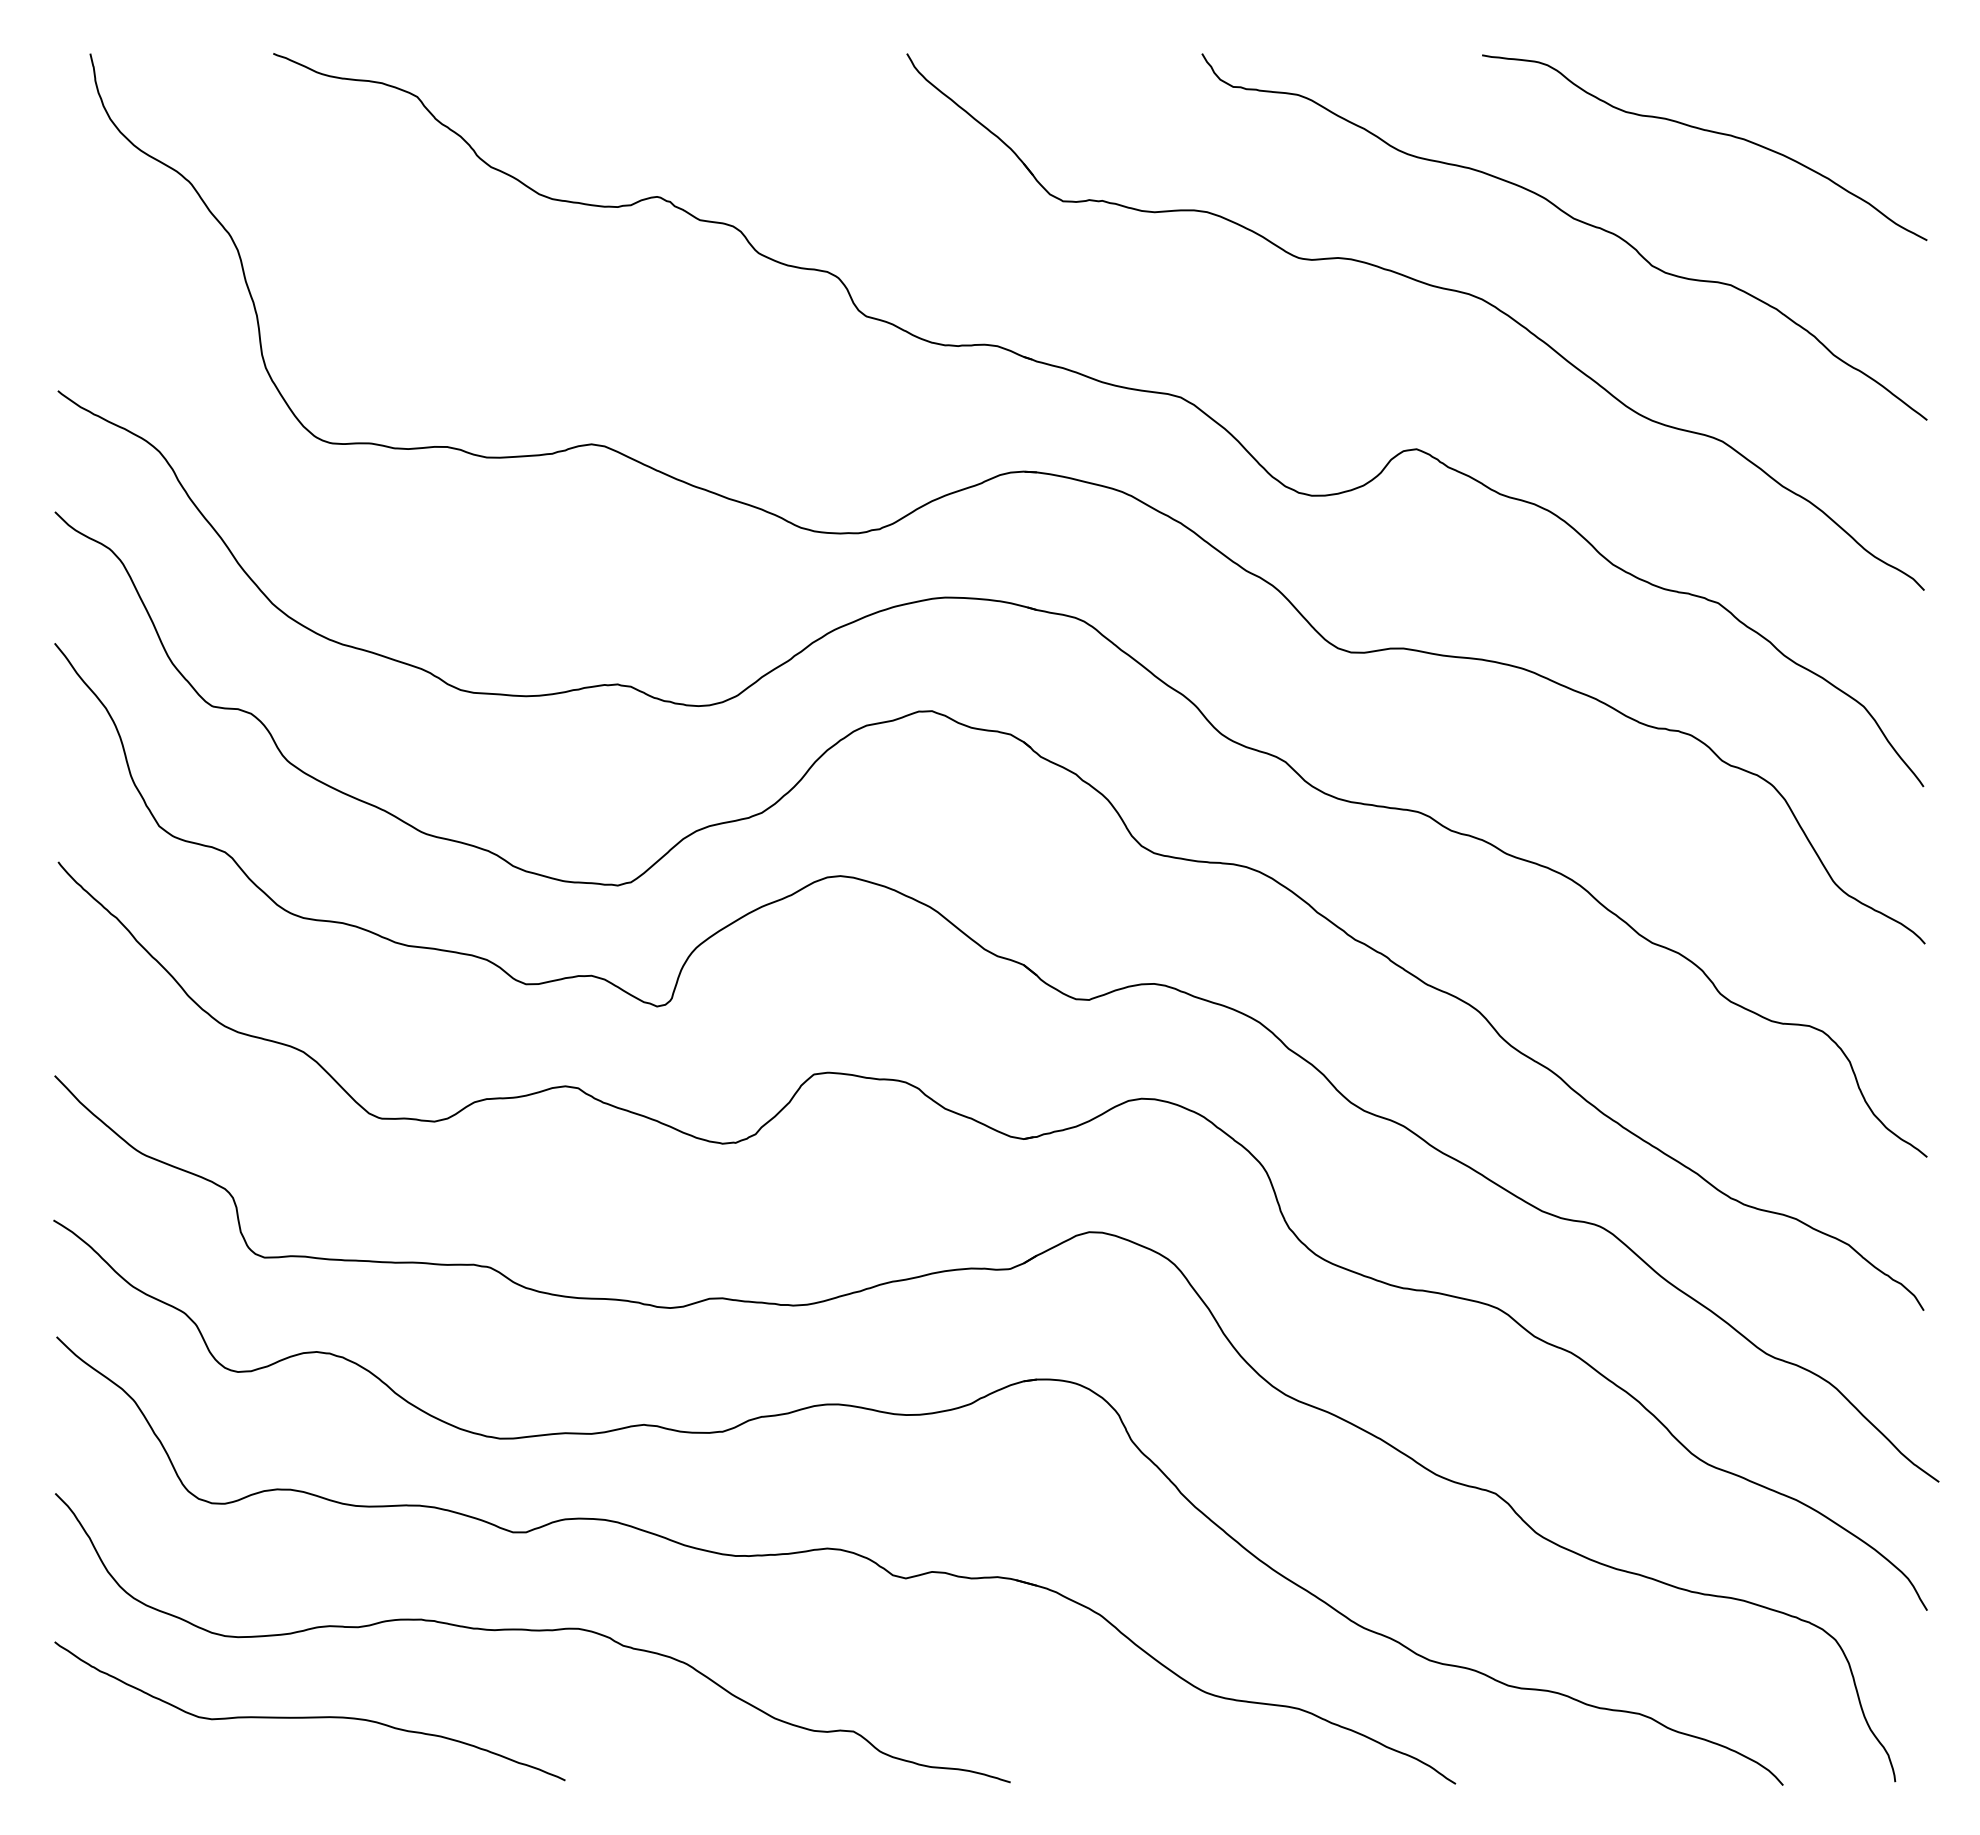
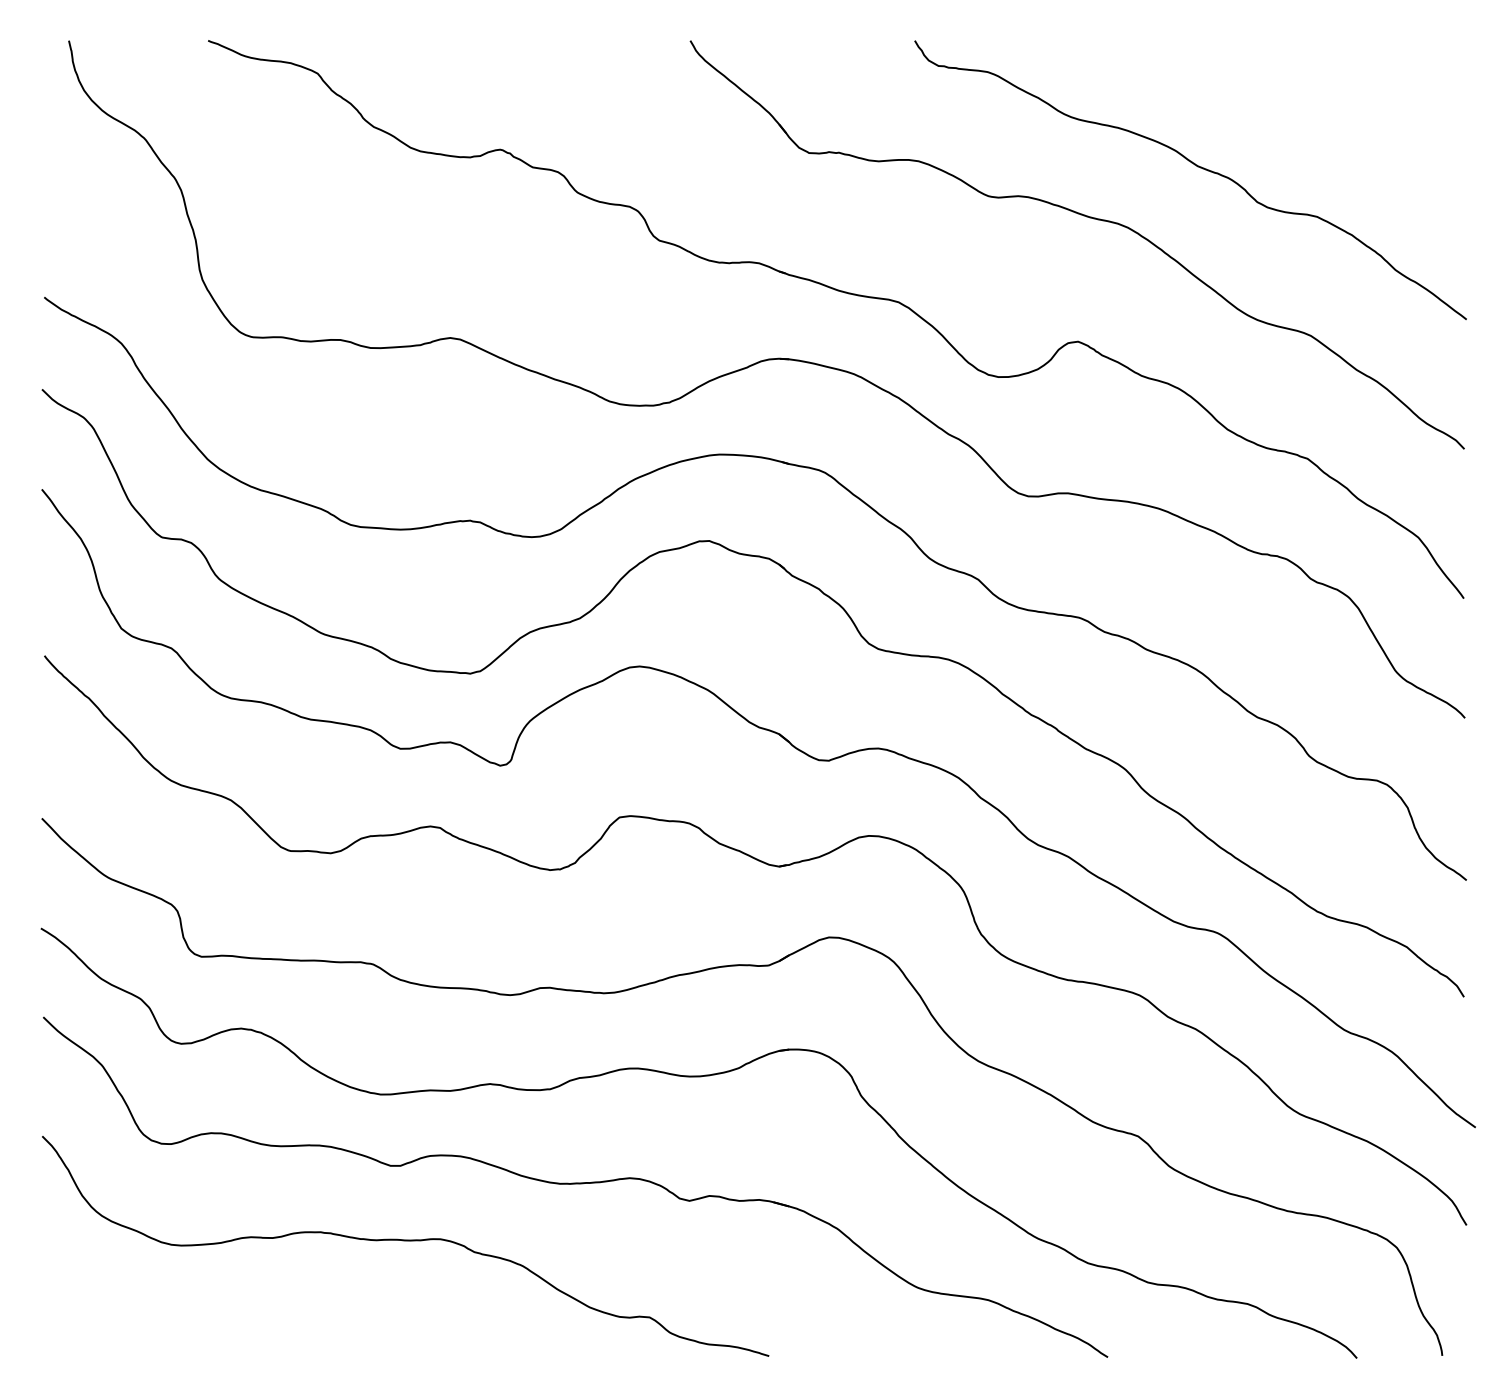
curve: (1705, 131) -> (1297, 99), removed
curve: (309, 1716) -> (235, 1305), removed

